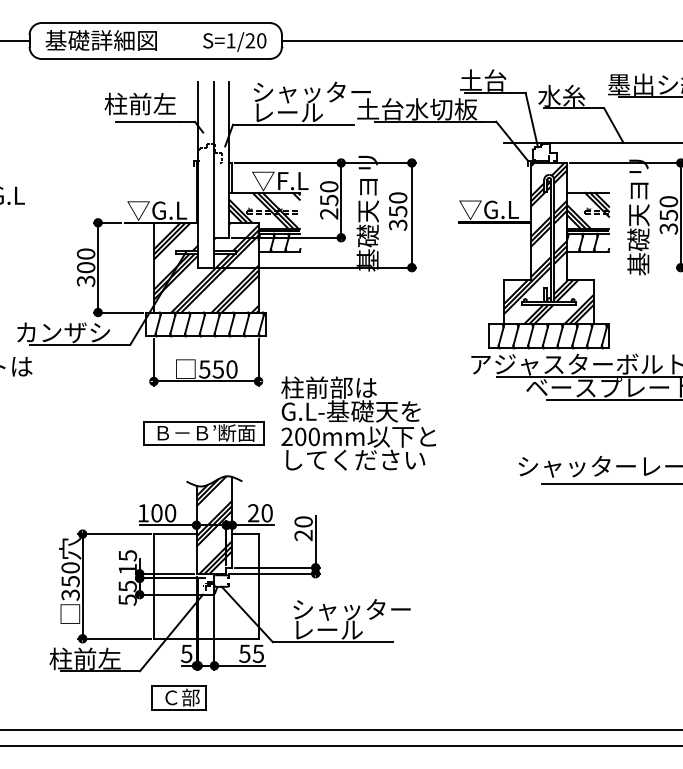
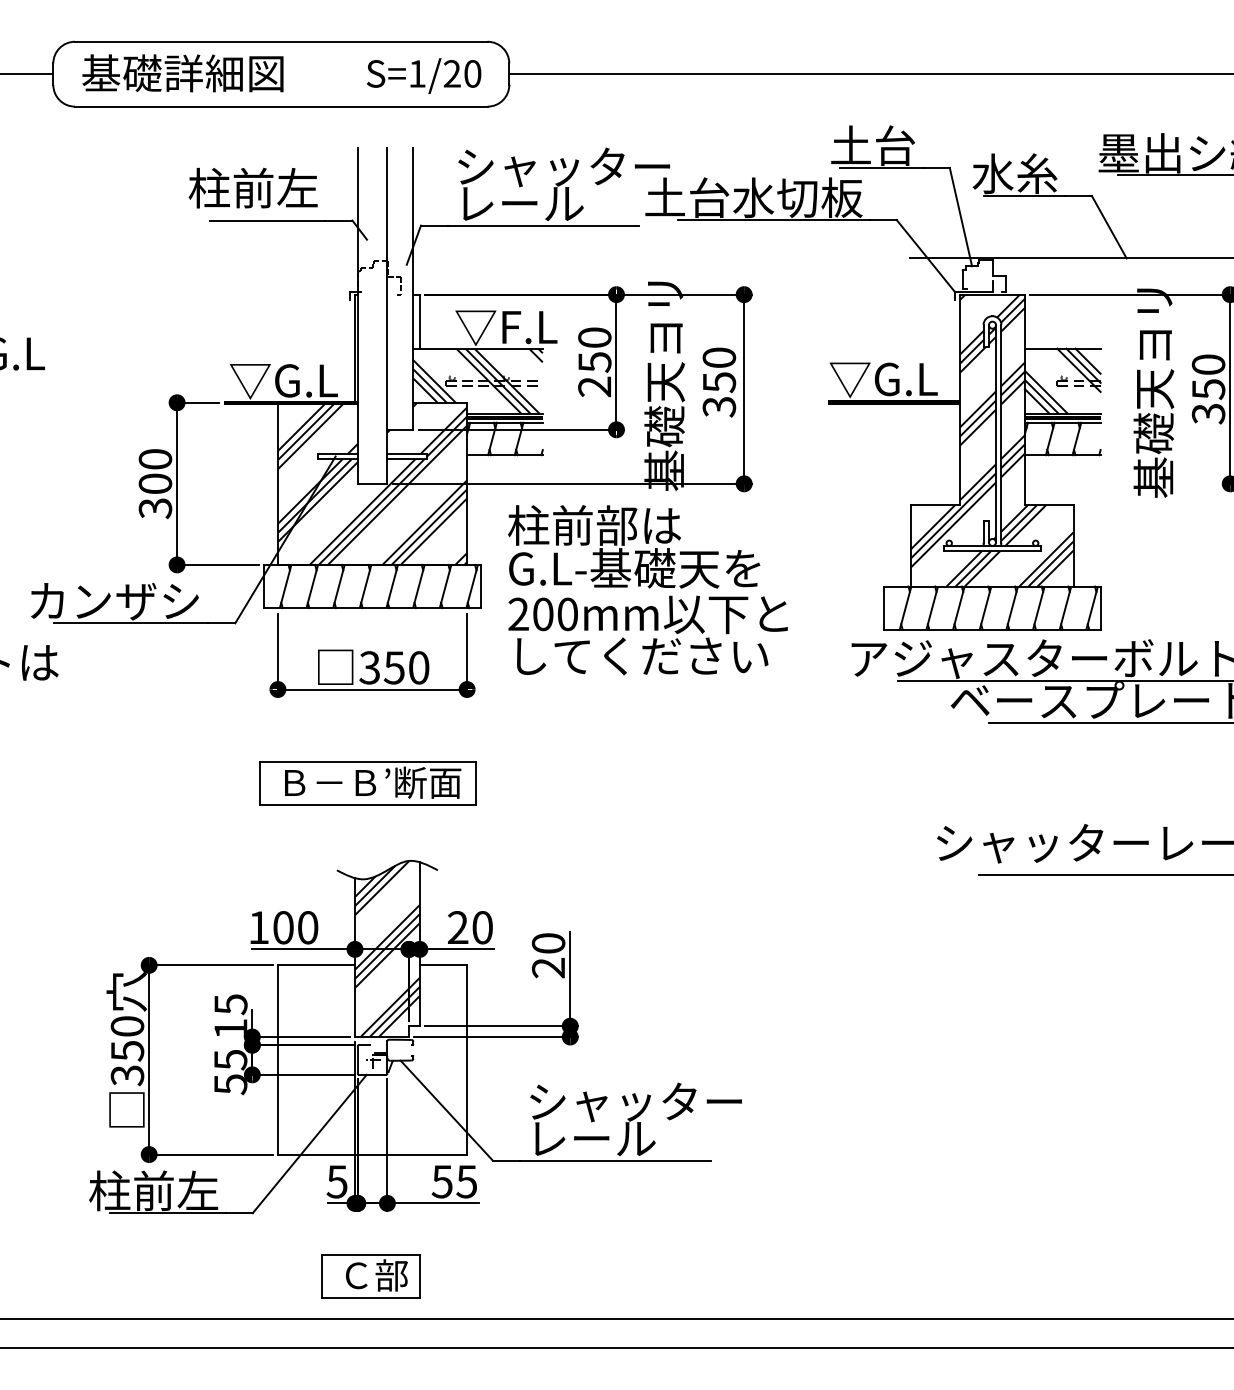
text: (204, 369) -> (369, 667), 550 -> 350
text: (358, 423) -> (647, 590), moved
part: (178, 697) -> (369, 1275), moved

